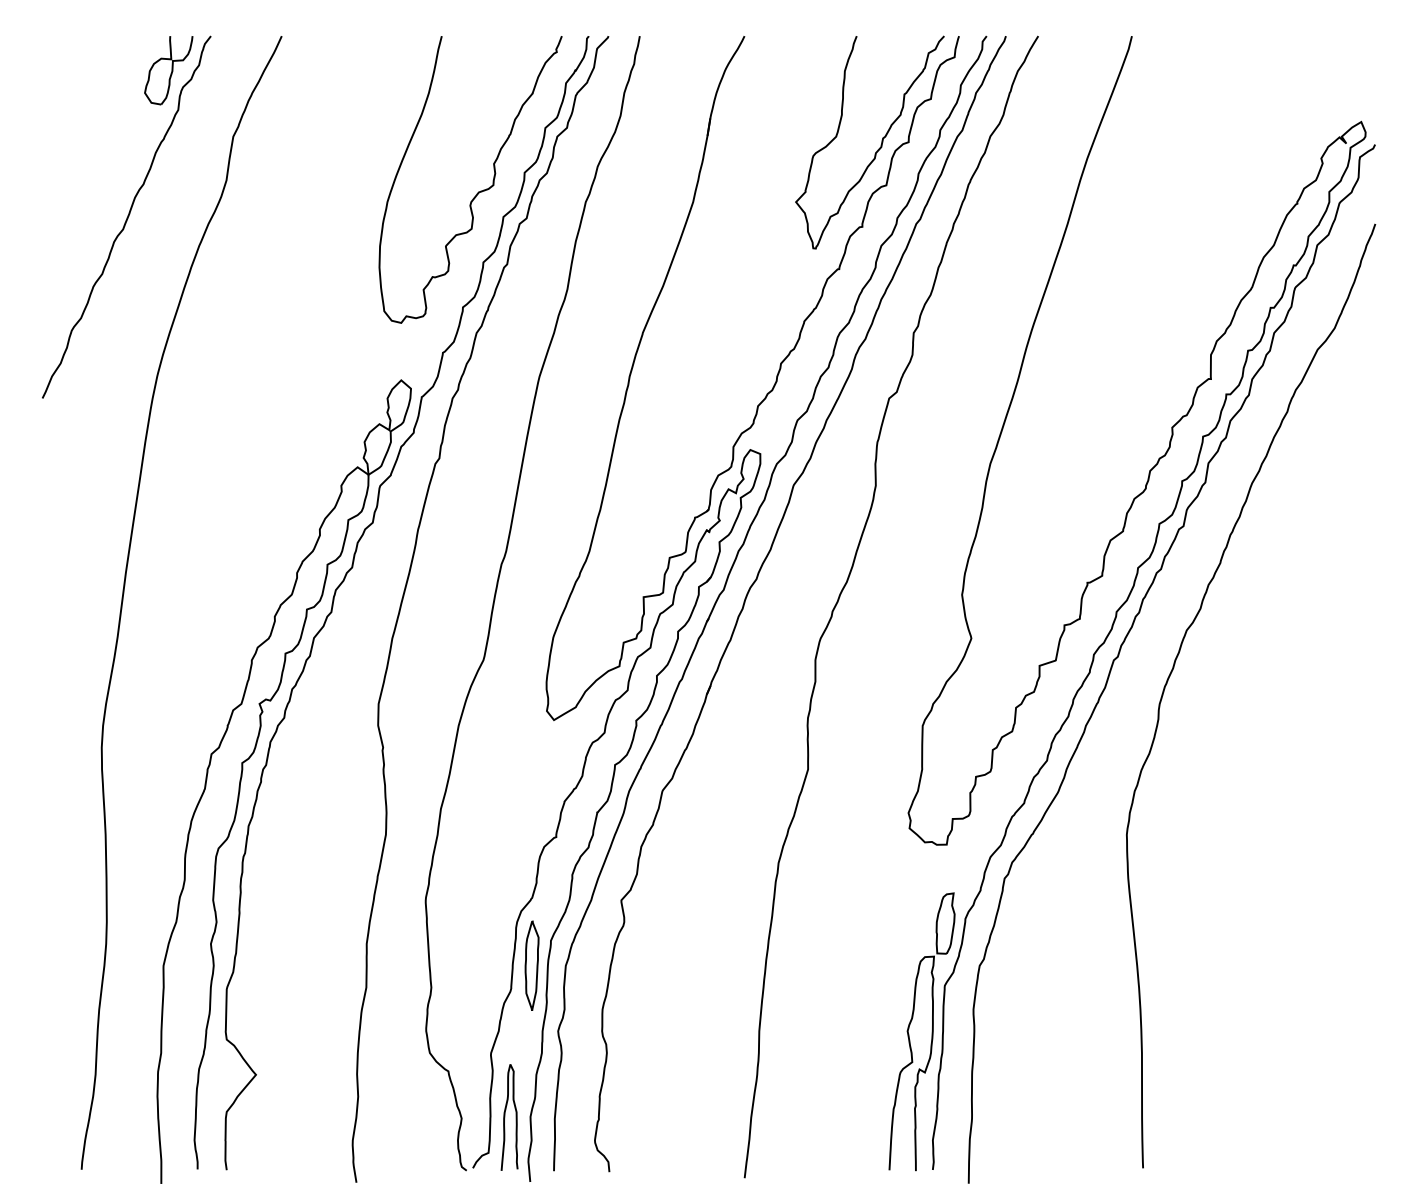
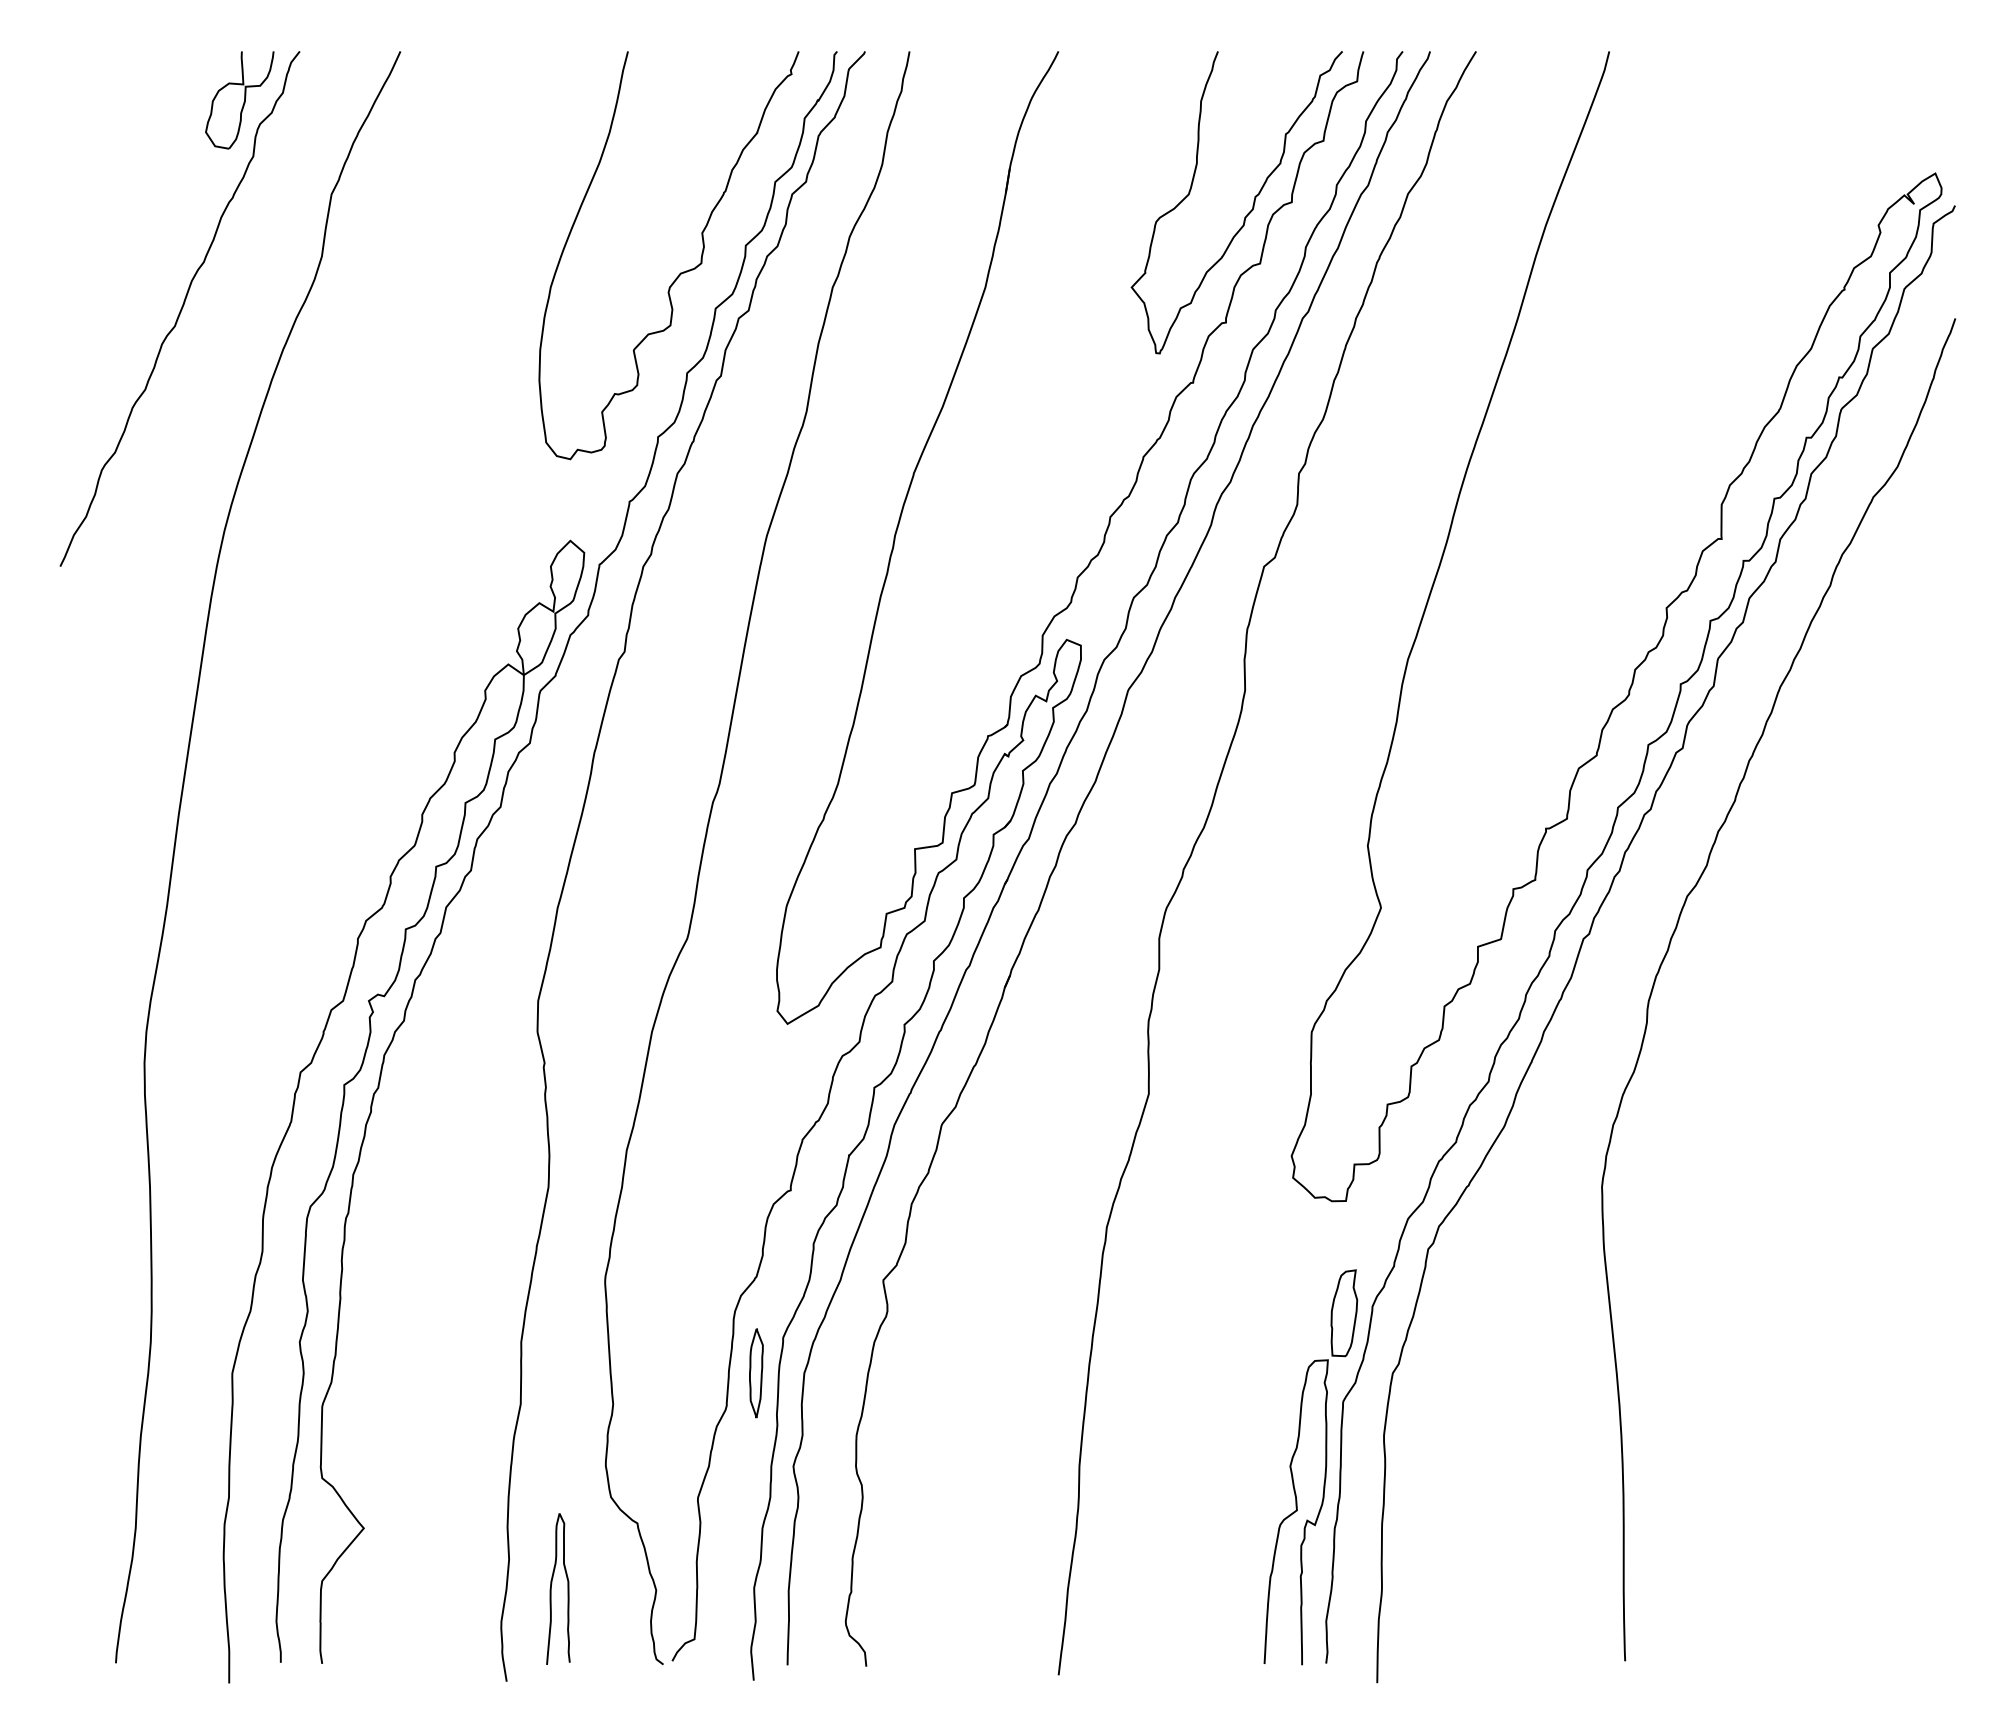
part: (532, 965) -> (756, 1373), size x0.7
curve: (504, 1117) -> (551, 1588), moved

